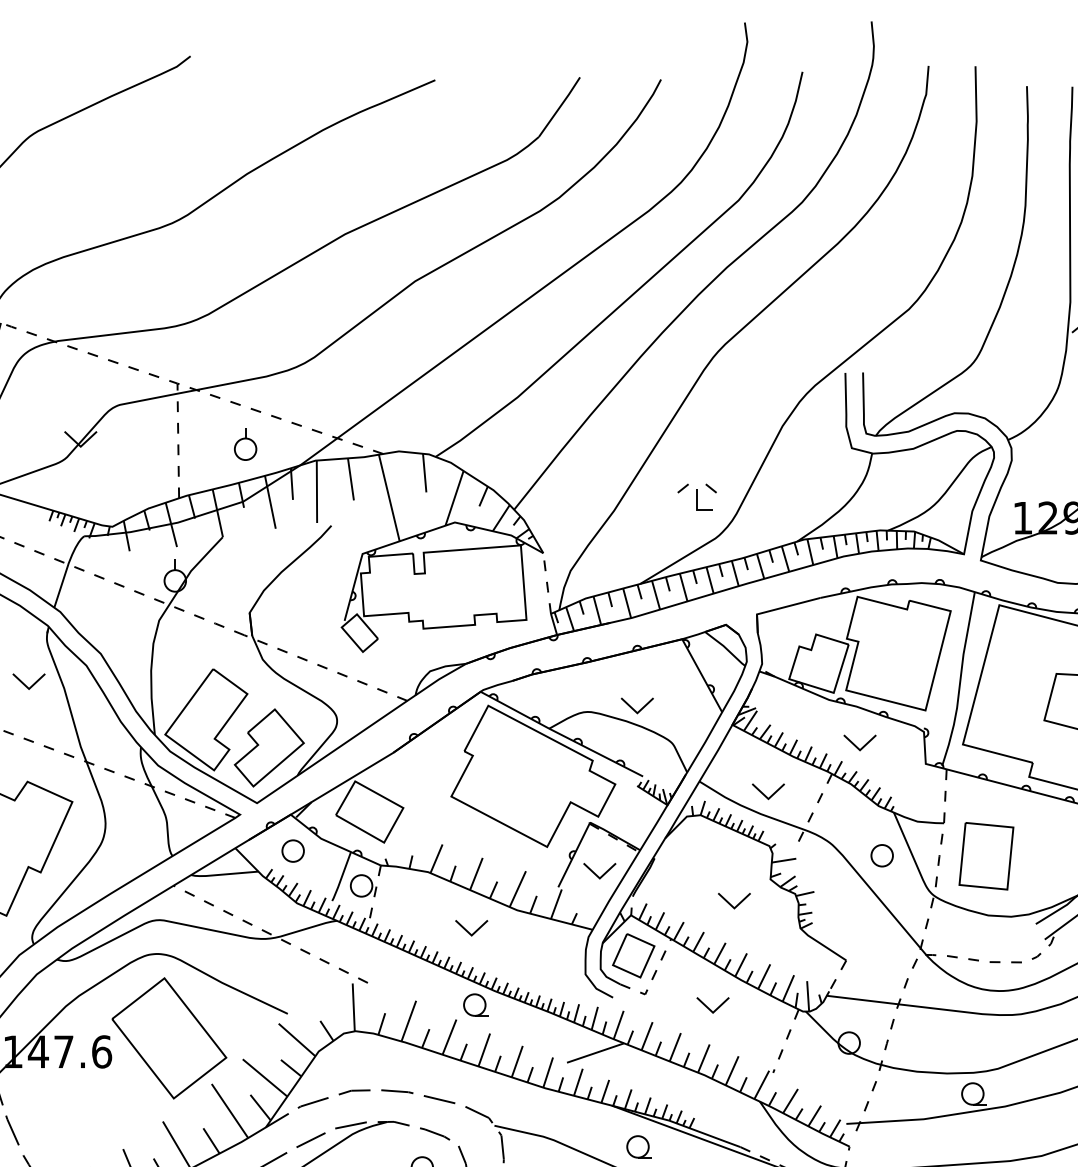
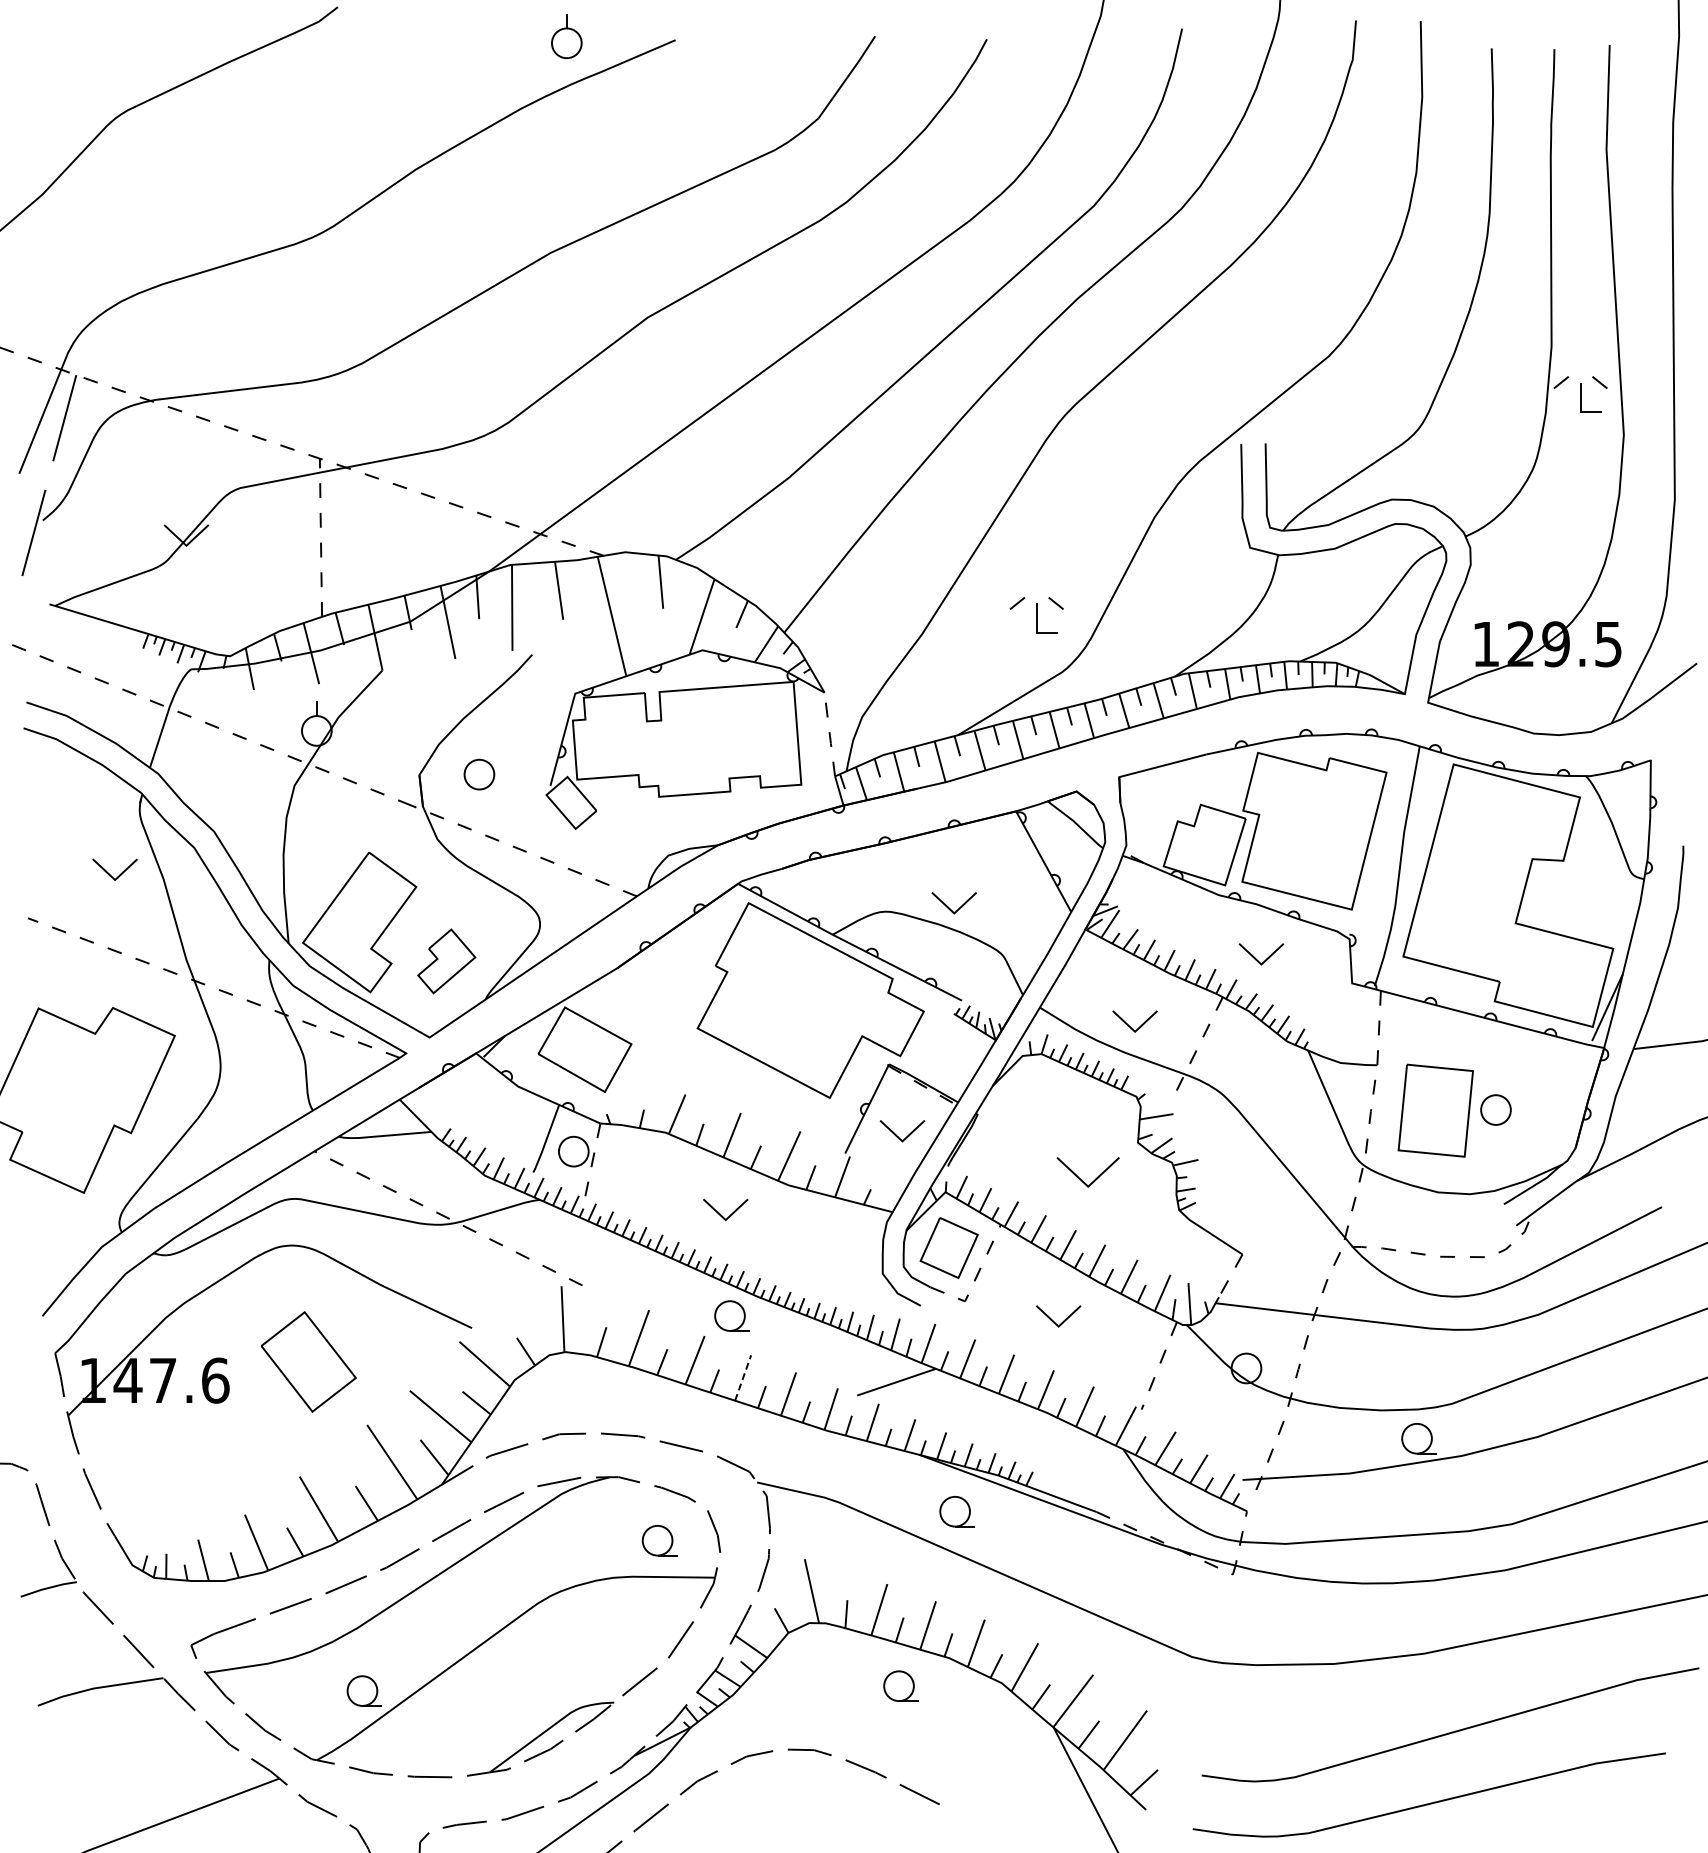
part: (245, 444) -> (566, 36), moved
part: (269, 748) -> (446, 961), size x0.6
part: (293, 851) -> (479, 774), moved
part: (881, 855) -> (1495, 1109), moved
part: (733, 901) -> (1087, 1172), size x1.4
part: (169, 1038) -> (308, 1361), size x0.6
line: (484, 1049) -> (743, 1377), solid -> dashed

